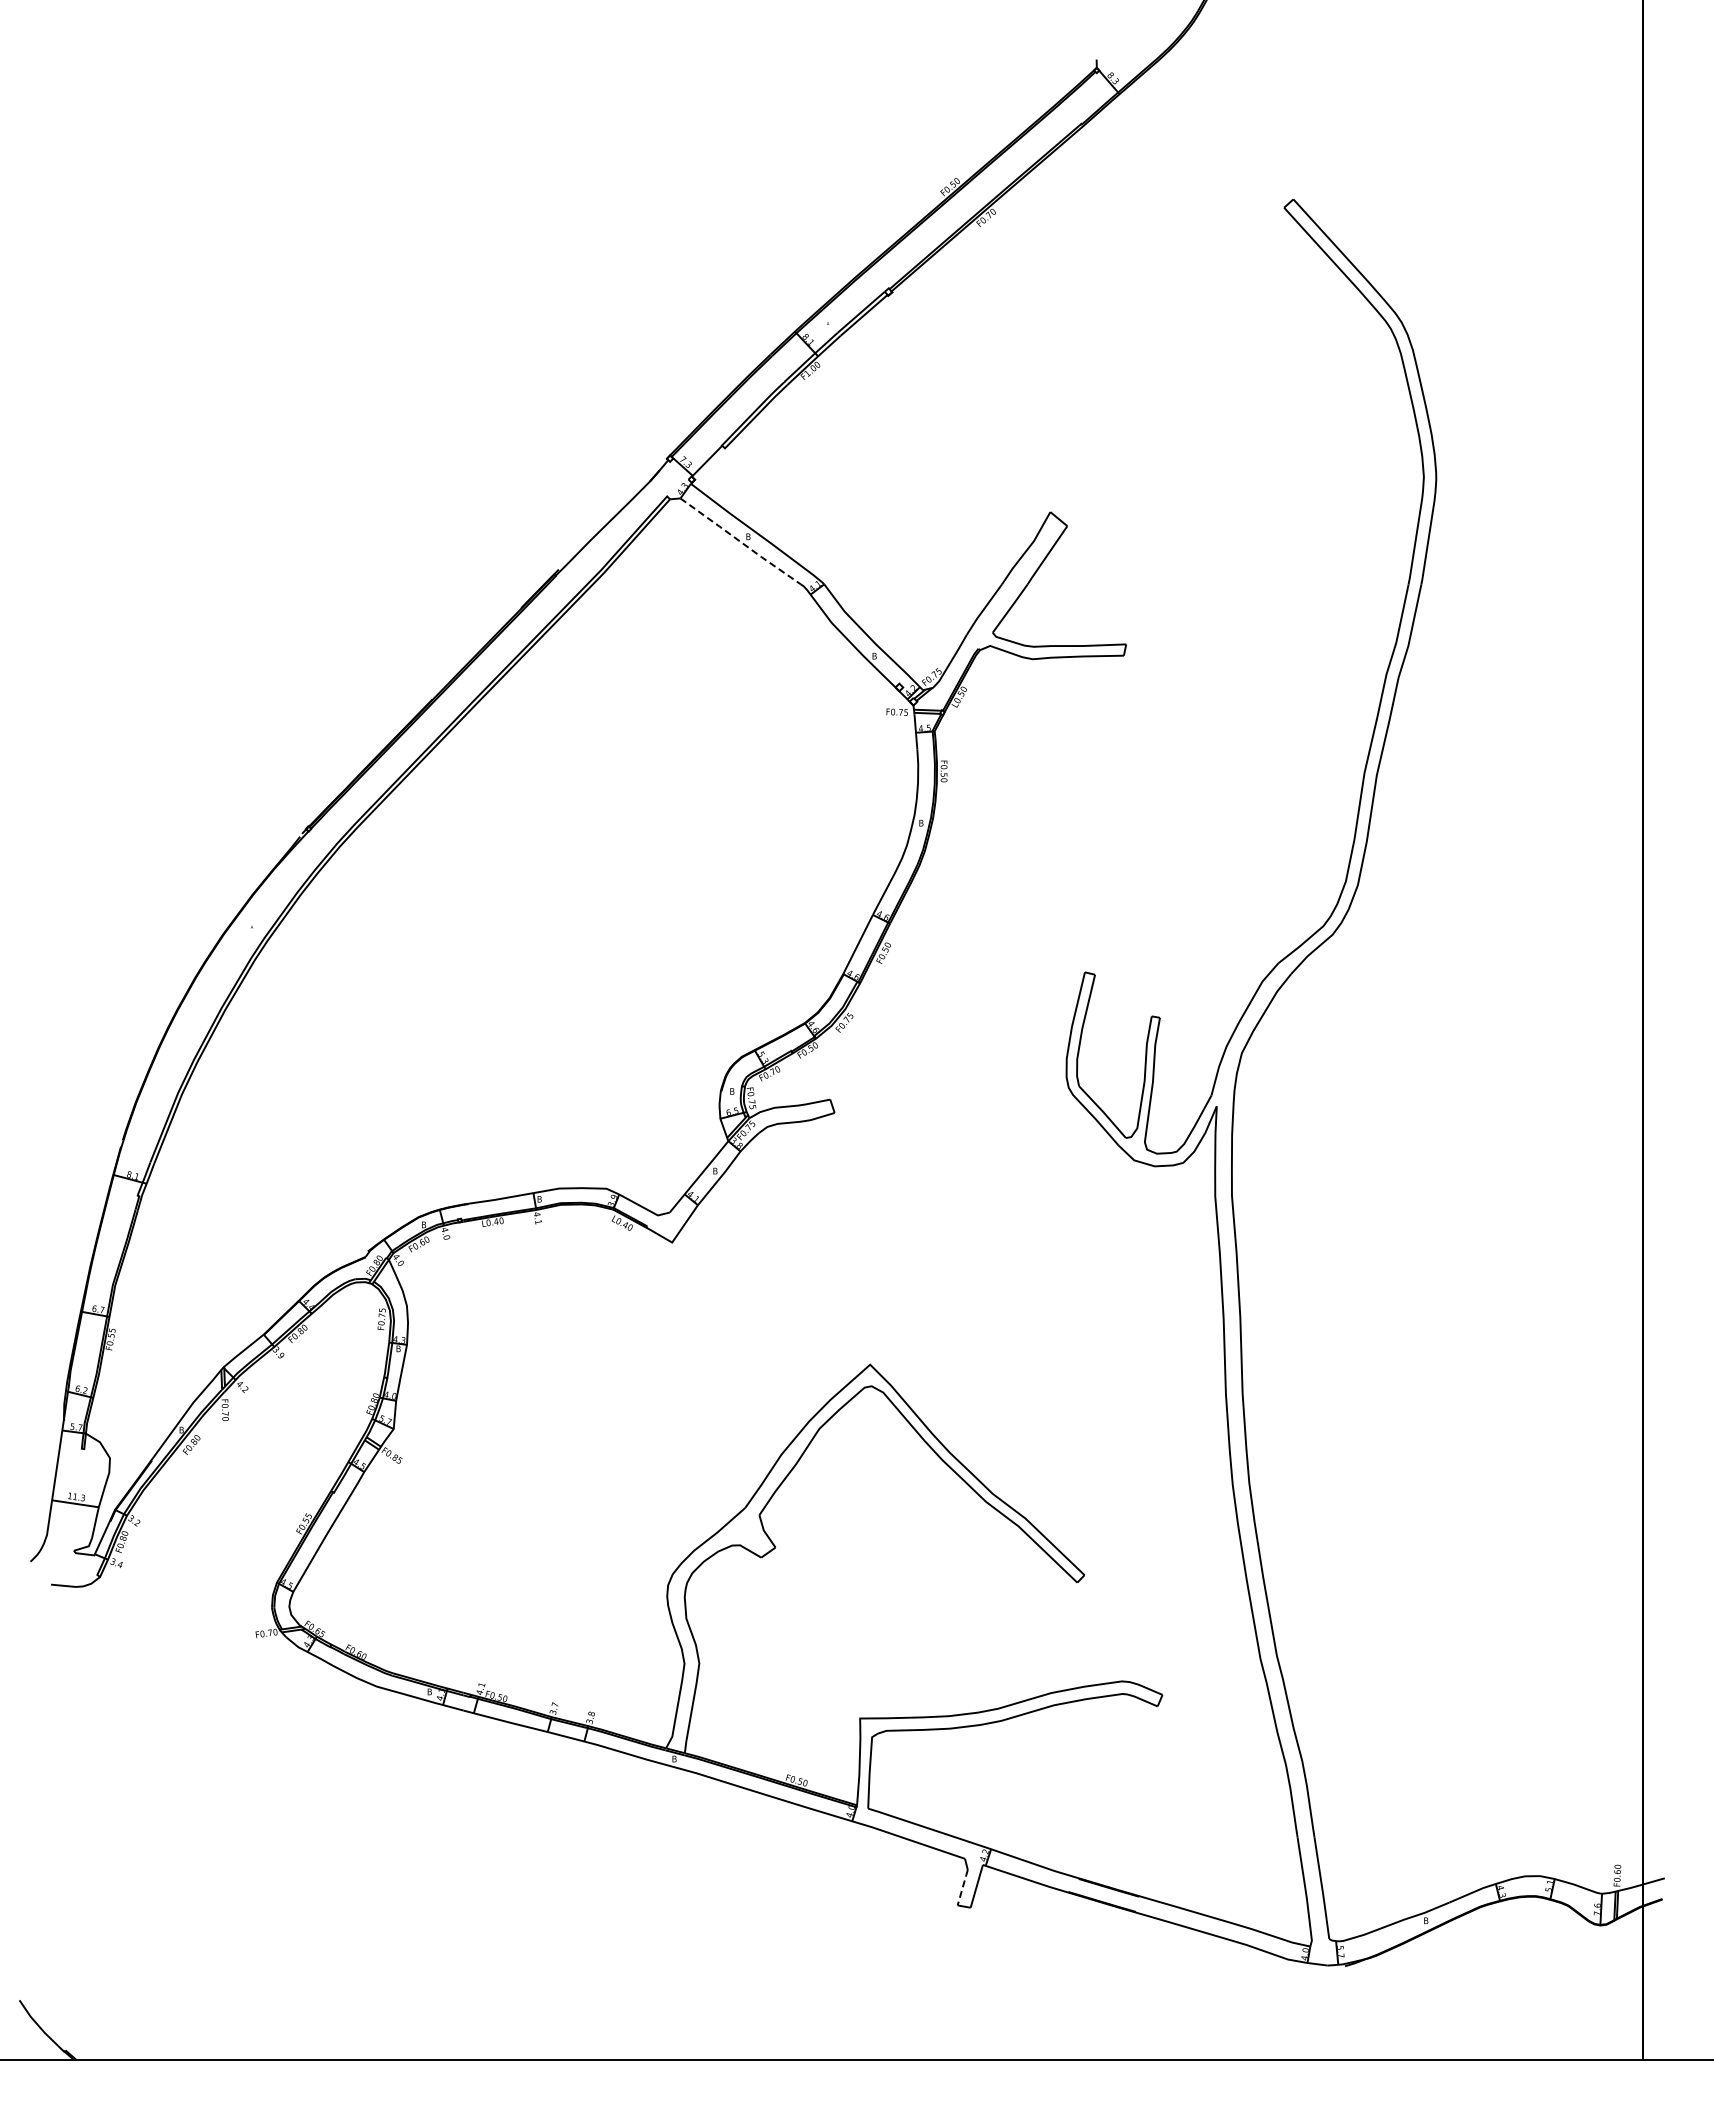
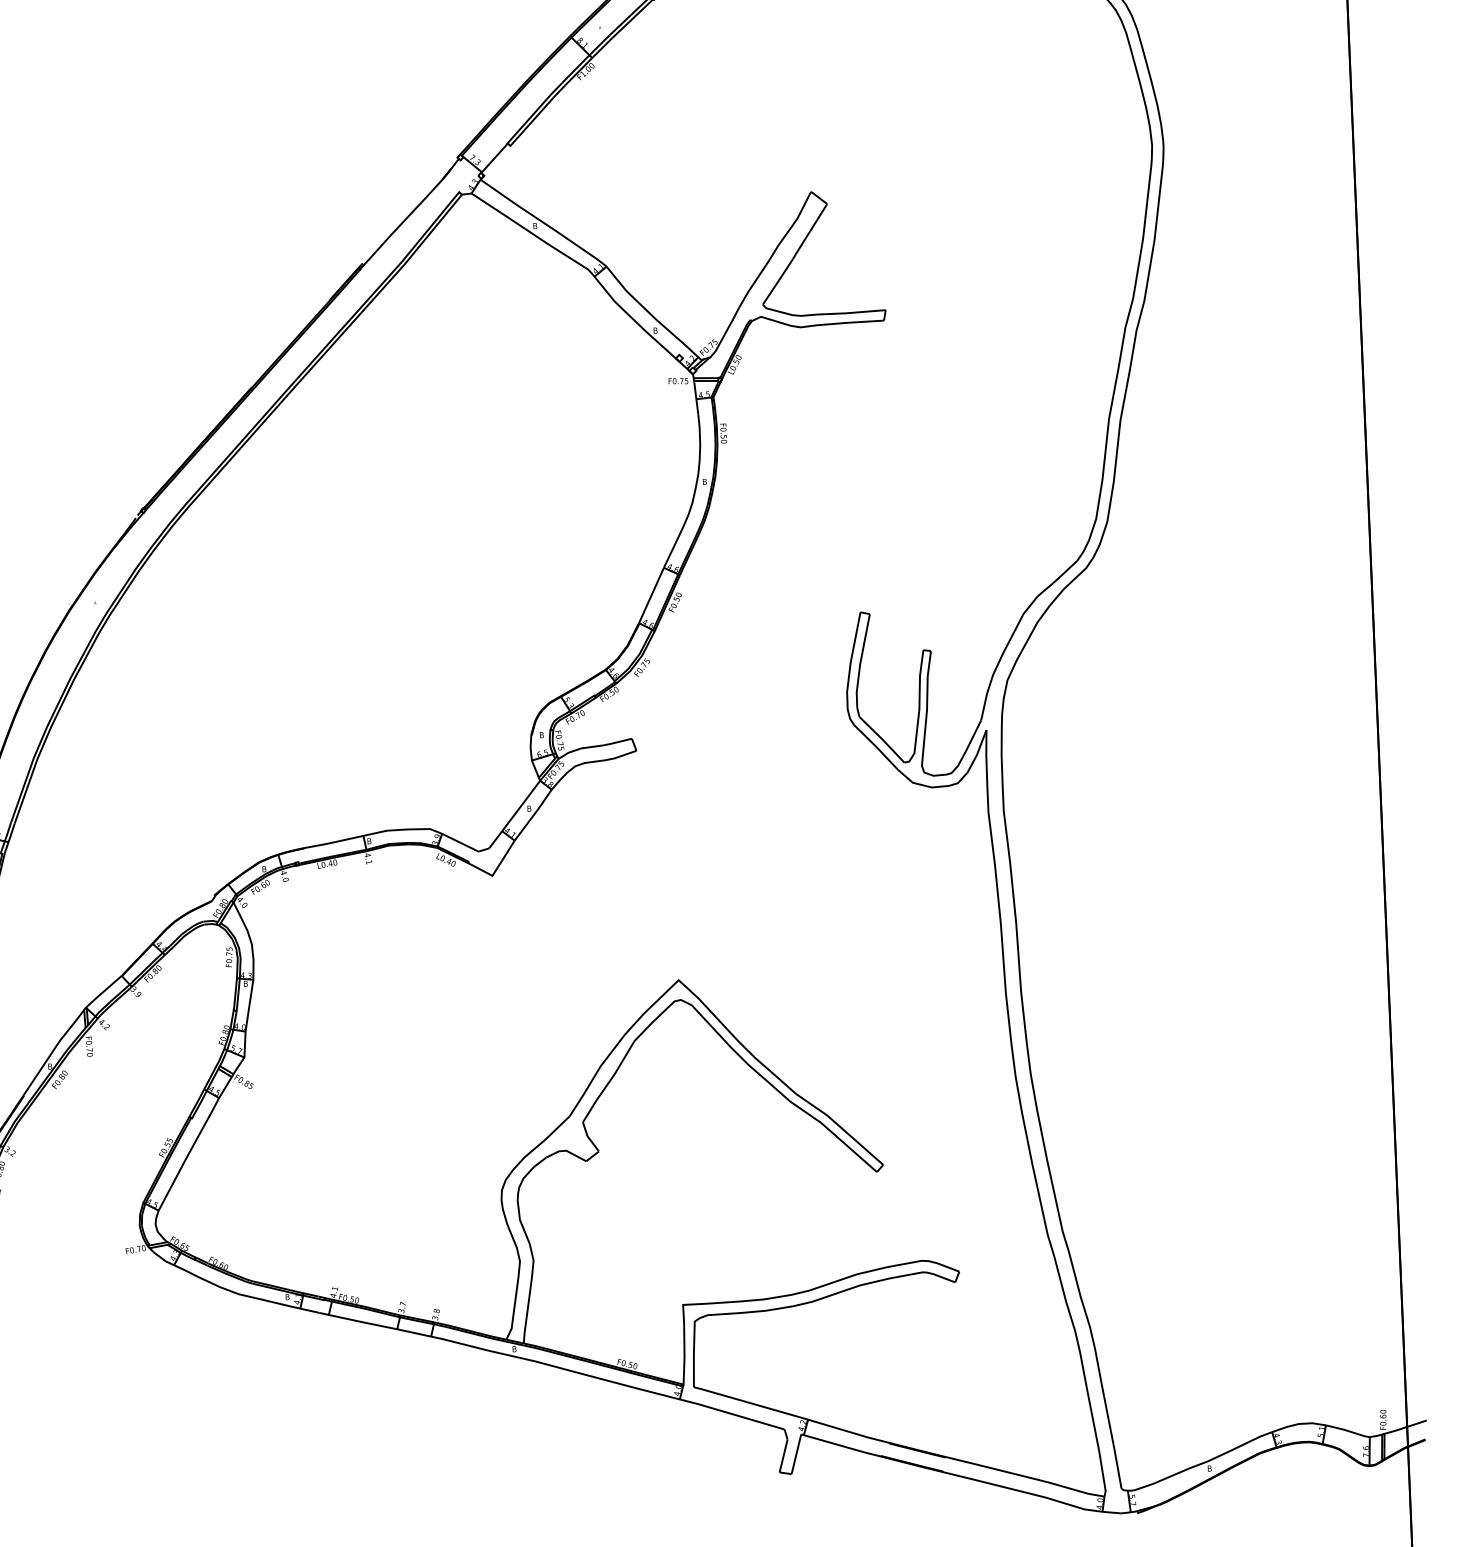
line: (740, 541) -> (528, 230), dashed -> solid
line: (962, 1888) -> (783, 1456), dashed -> solid

